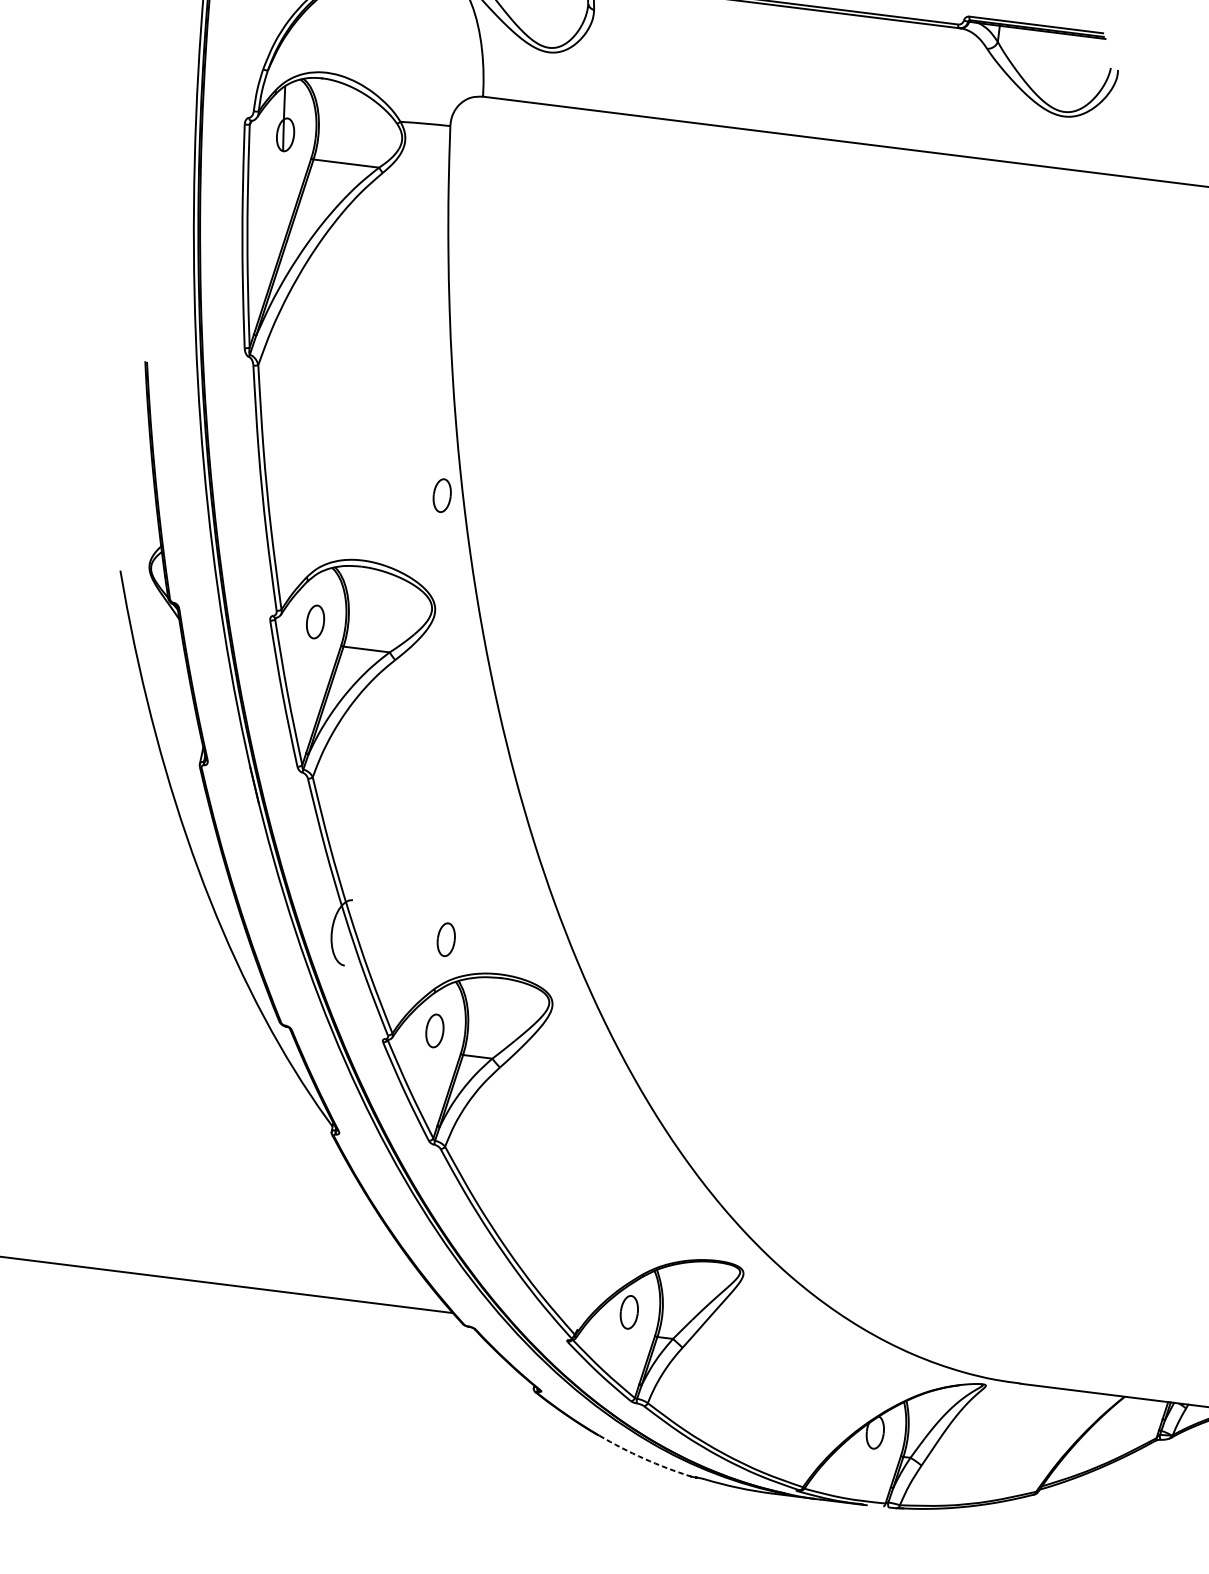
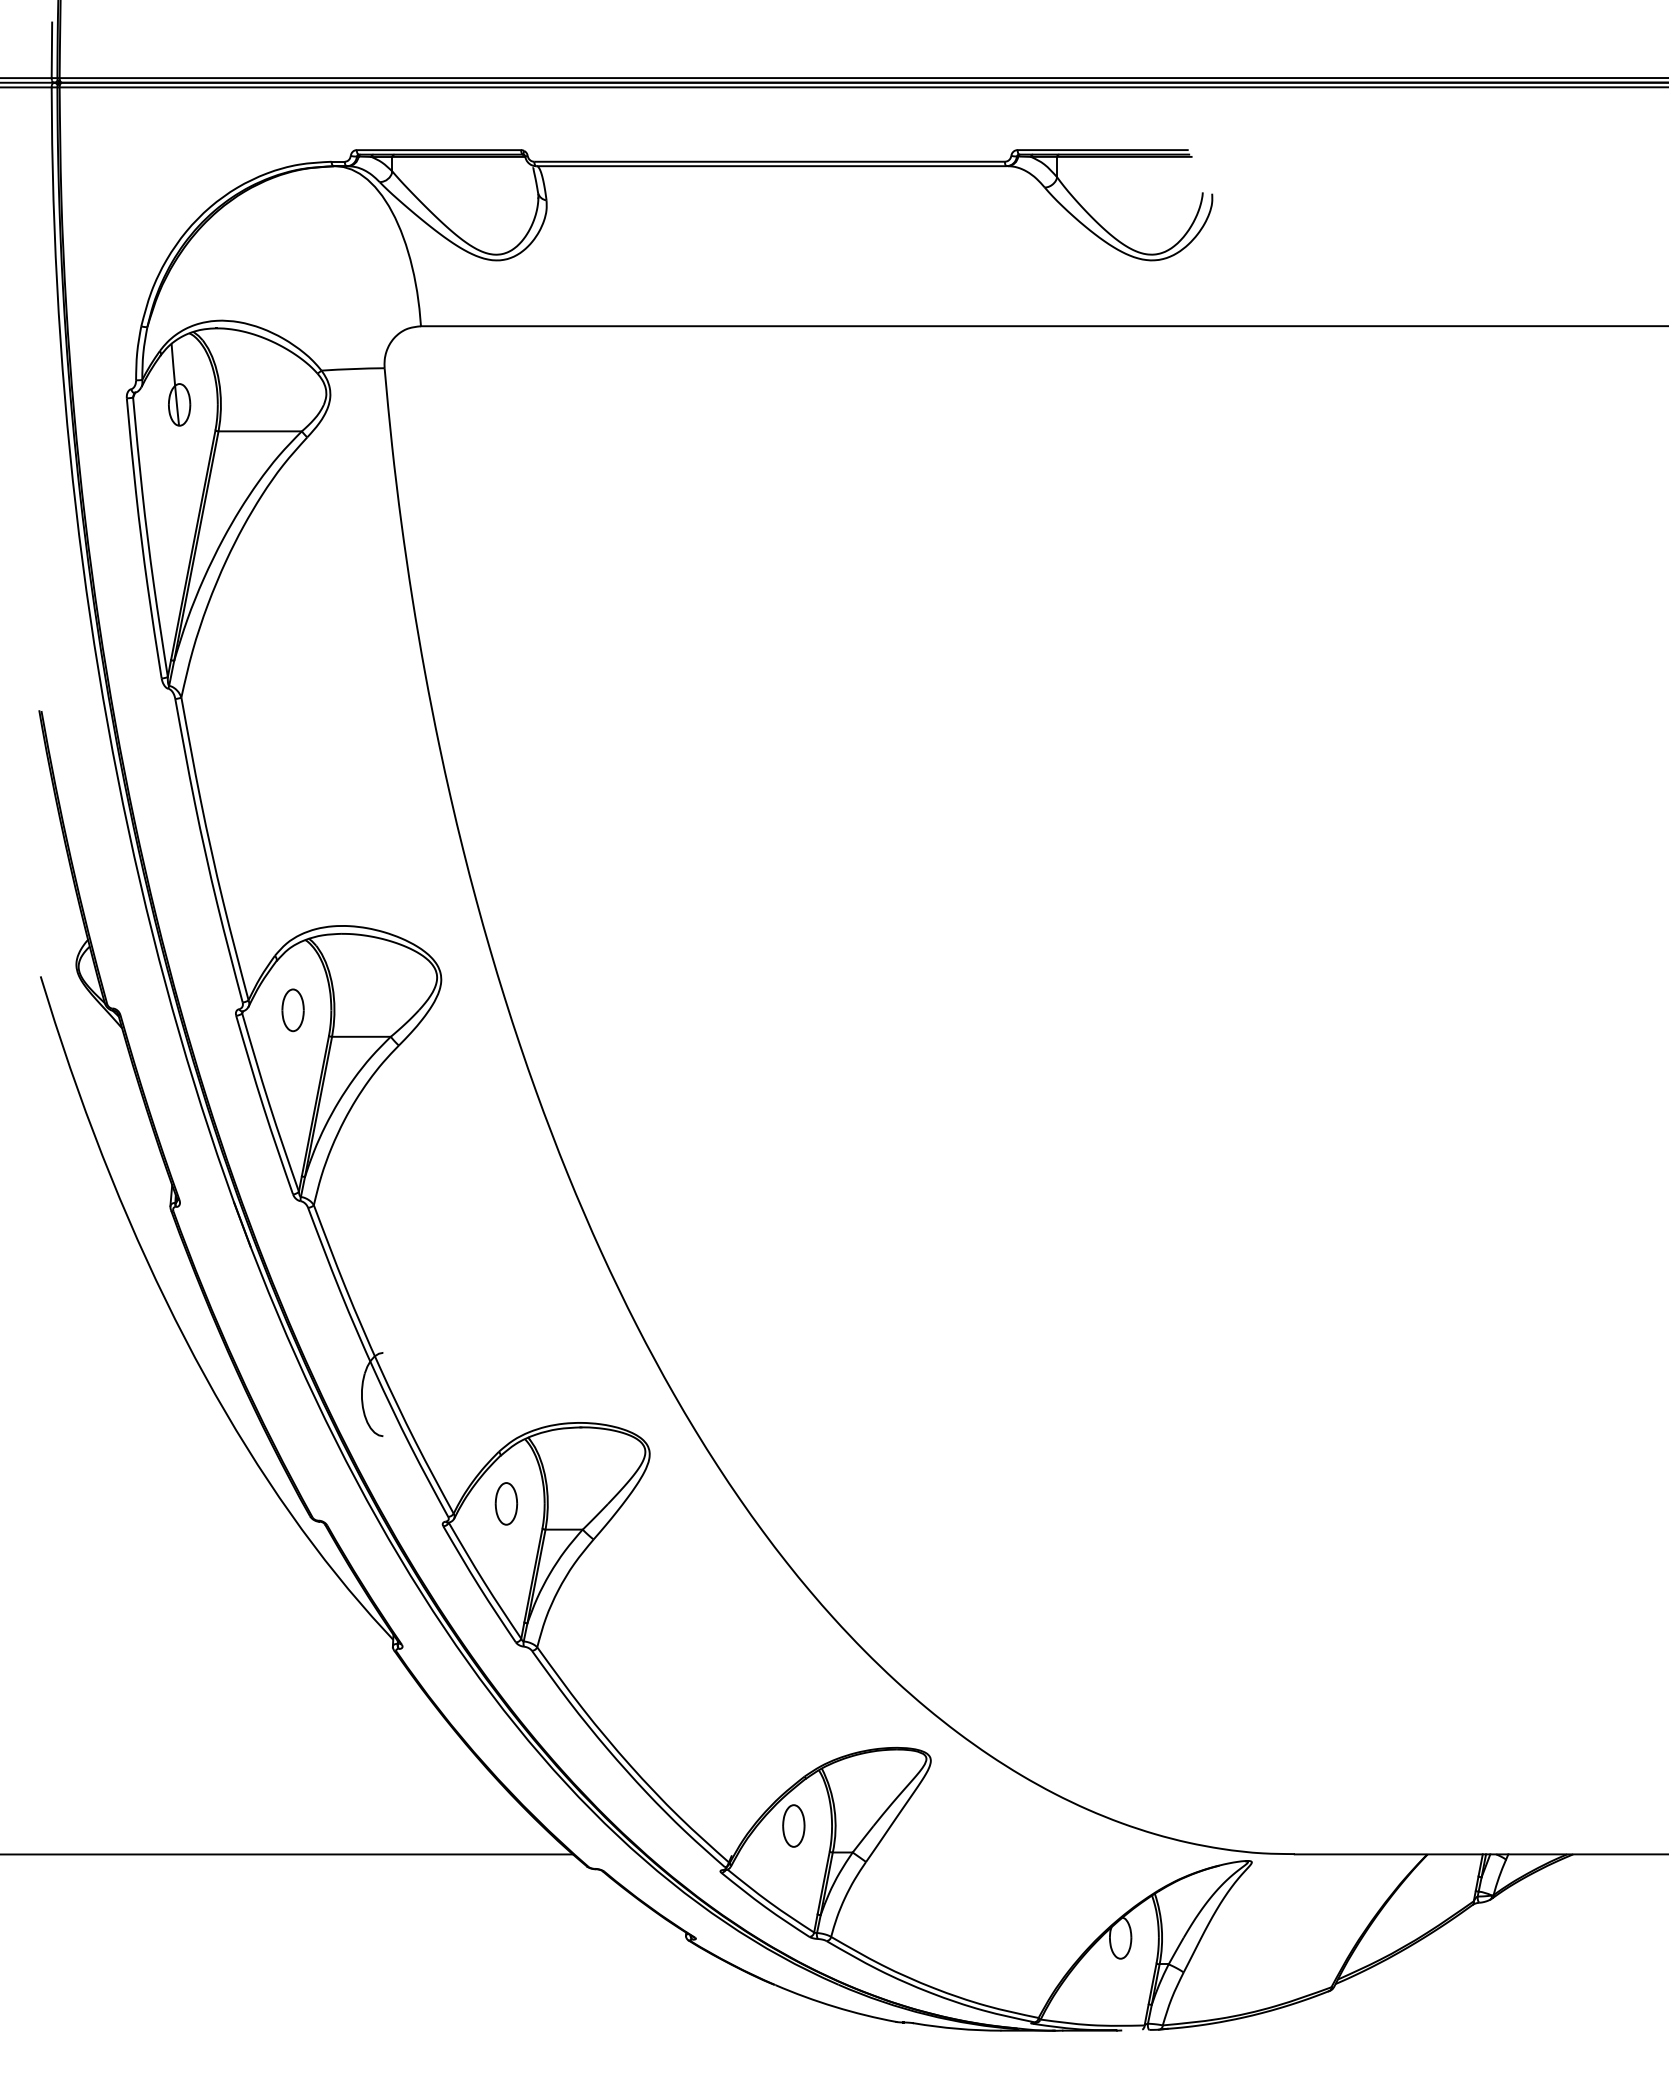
part: (441, 495) -> (431, 832), removed
part: (446, 939) -> (506, 1387), removed
arc: (644, 1458) -> (835, 2006), dashed -> solid

